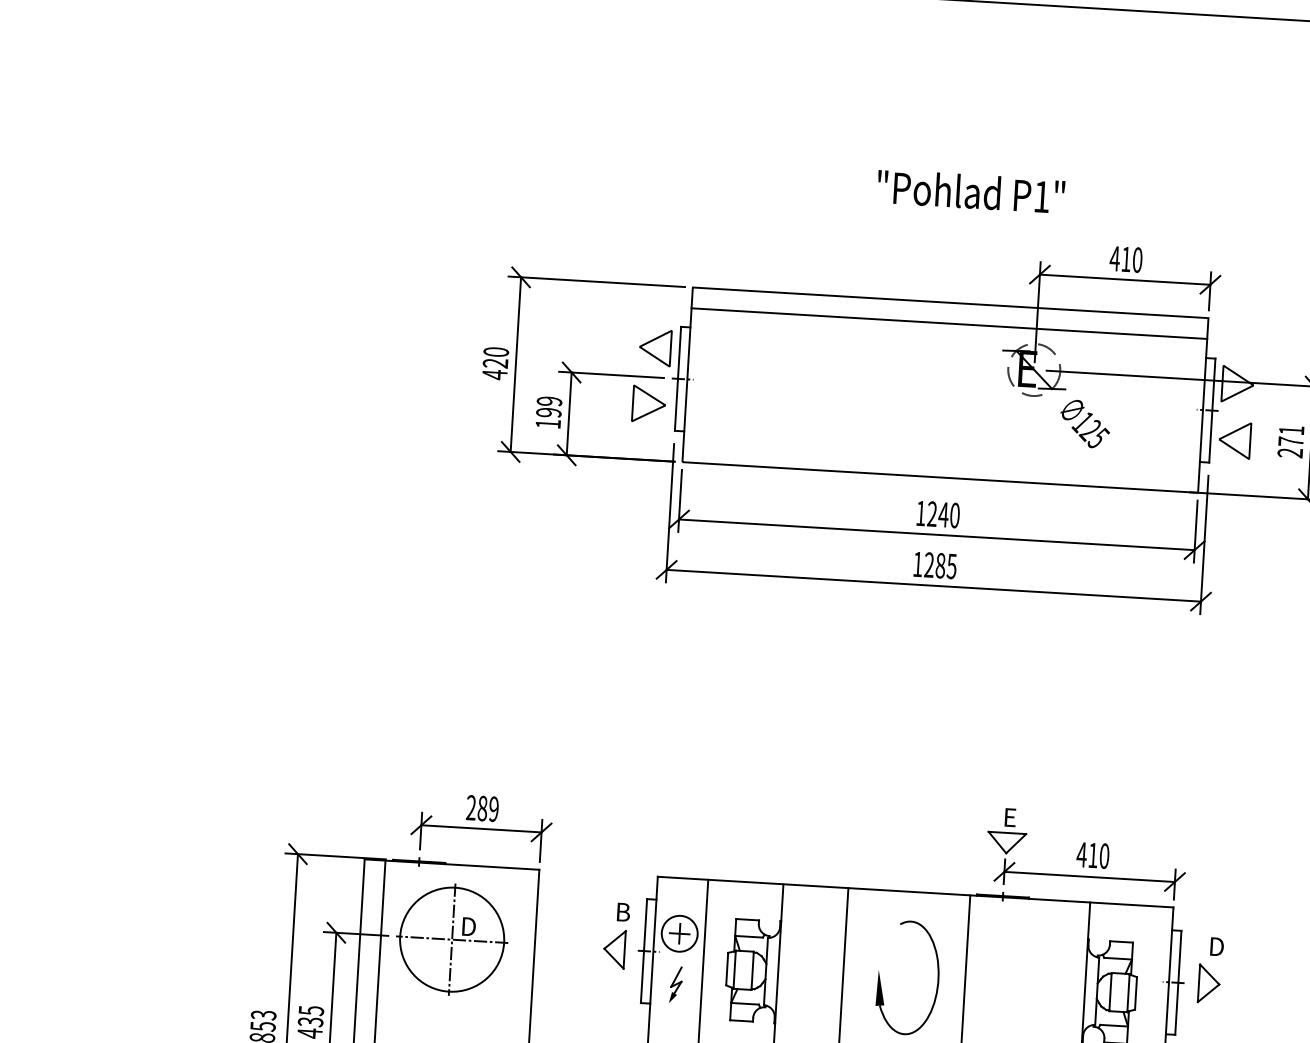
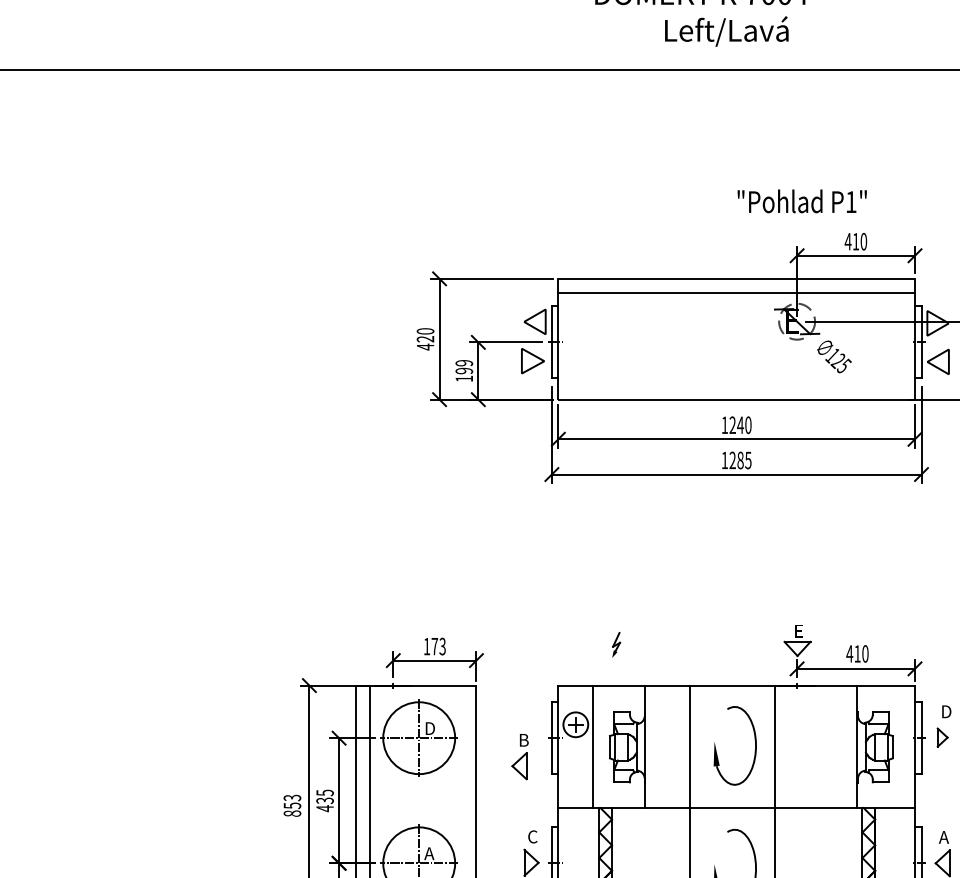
text: (969, 191) -> (801, 201), moved
text: (482, 808) -> (434, 646), 289 -> 173
part: (615, 936) -> (519, 757), moved
part: (676, 983) -> (616, 644), moved
part: (1208, 983) -> (942, 737), size x0.7

